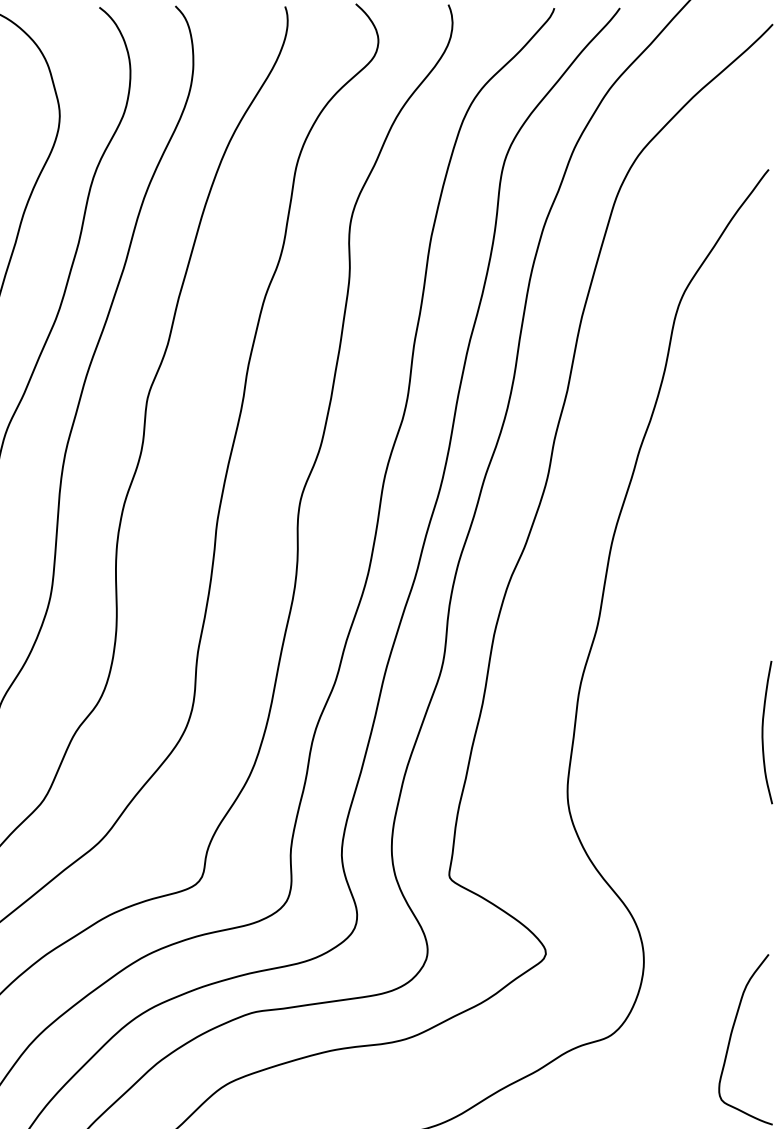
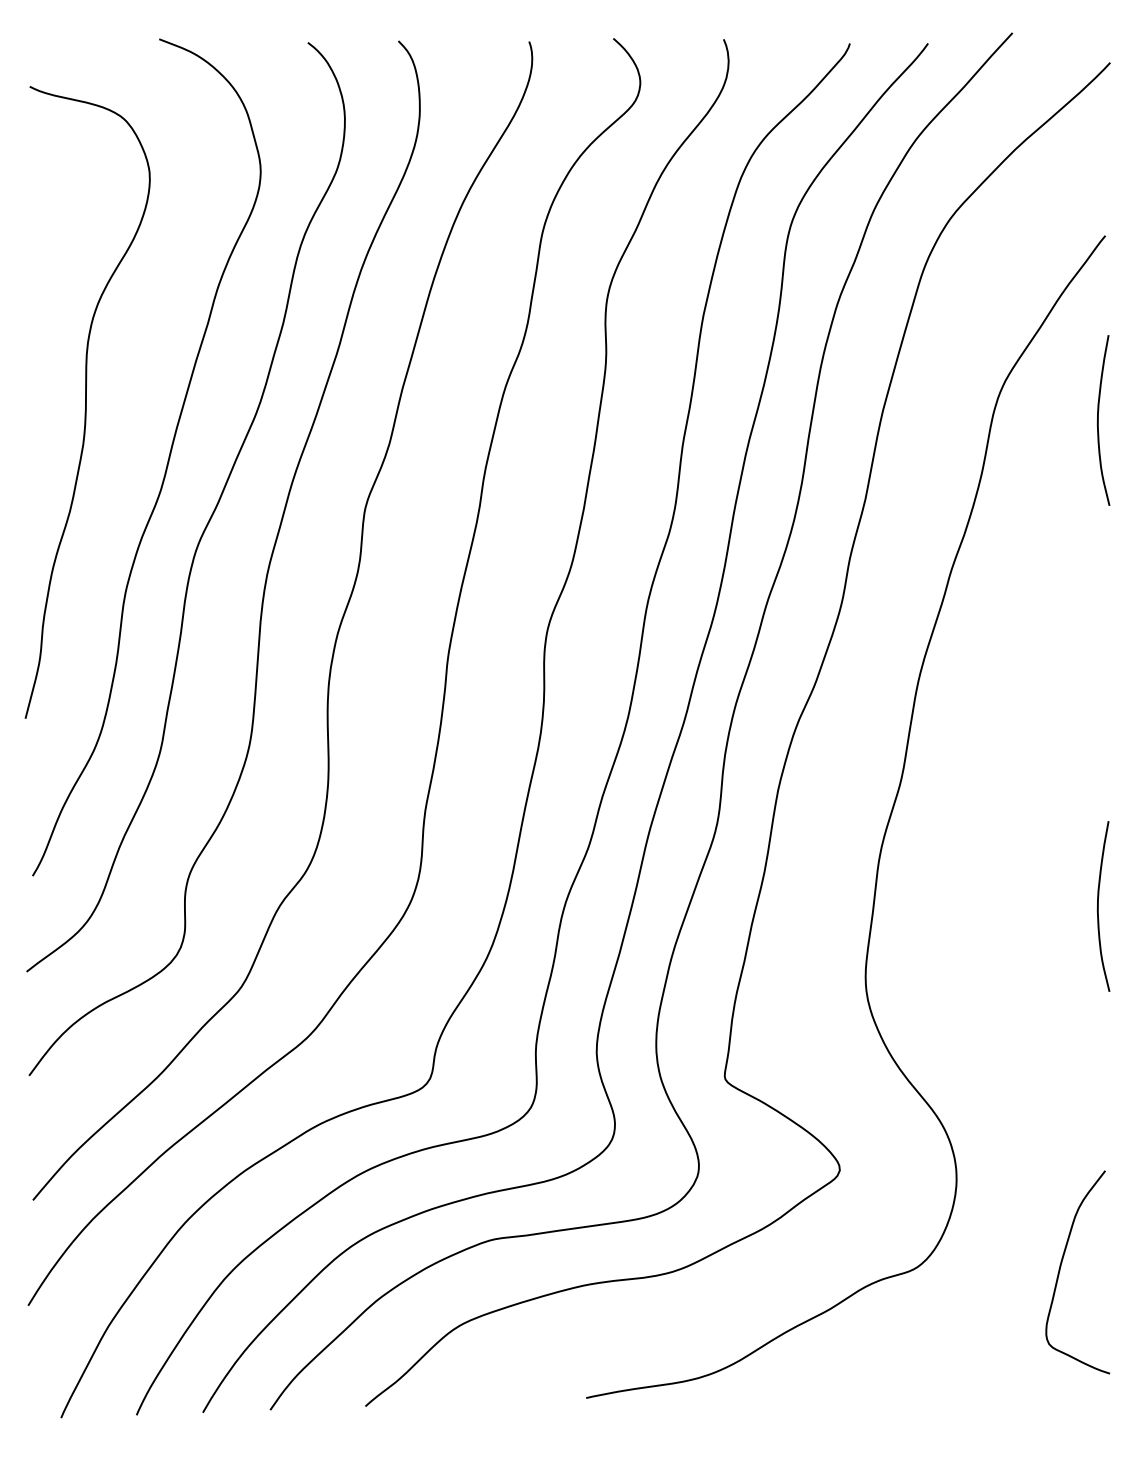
curve: (763, 324) -> (1098, 420), added

